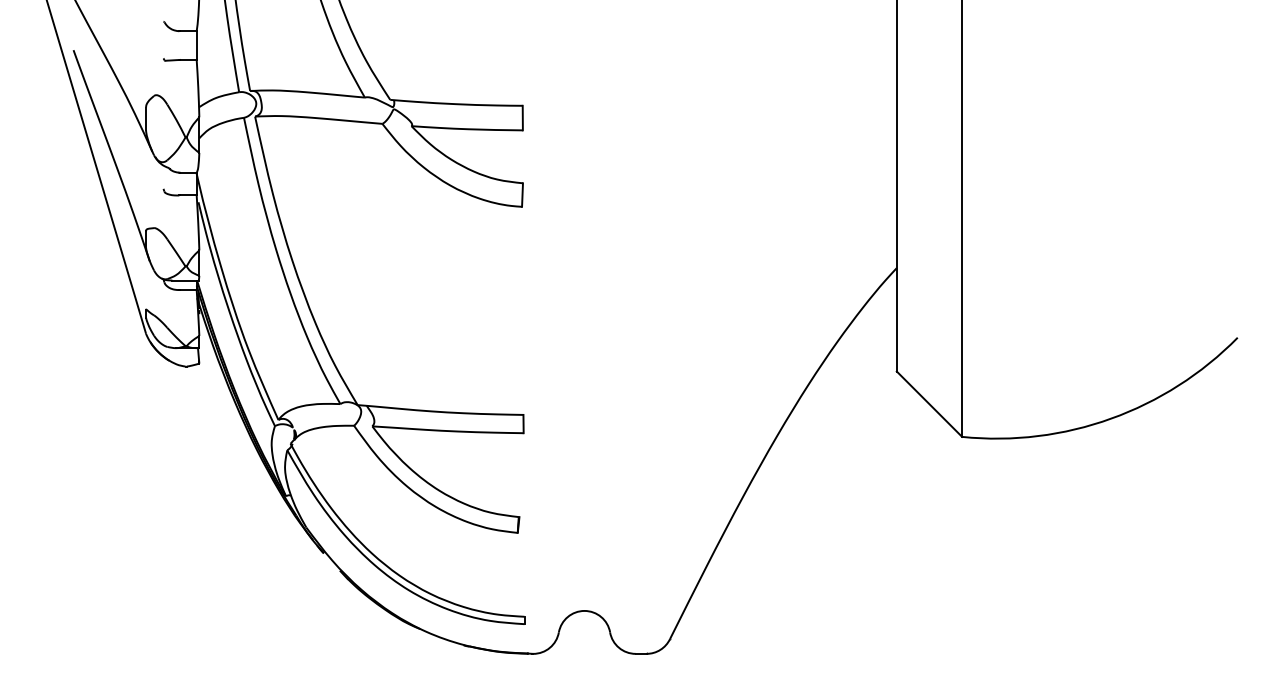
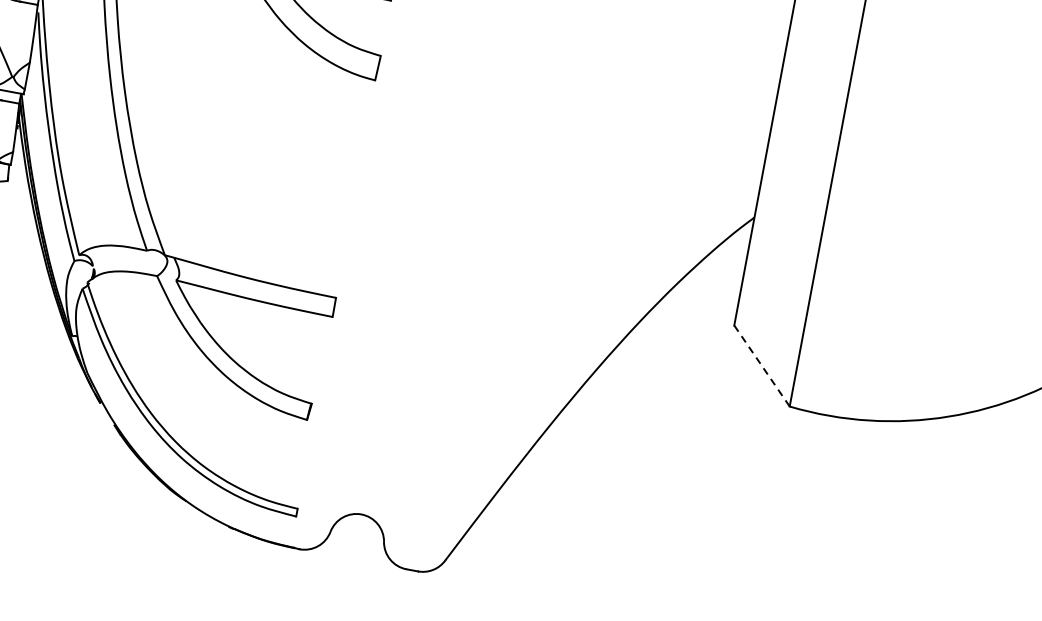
line: (929, 404) -> (761, 366), solid -> dashed

